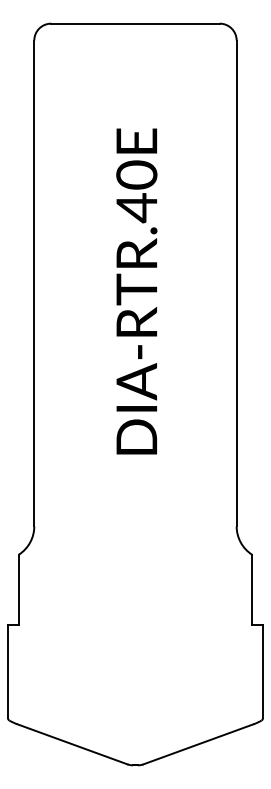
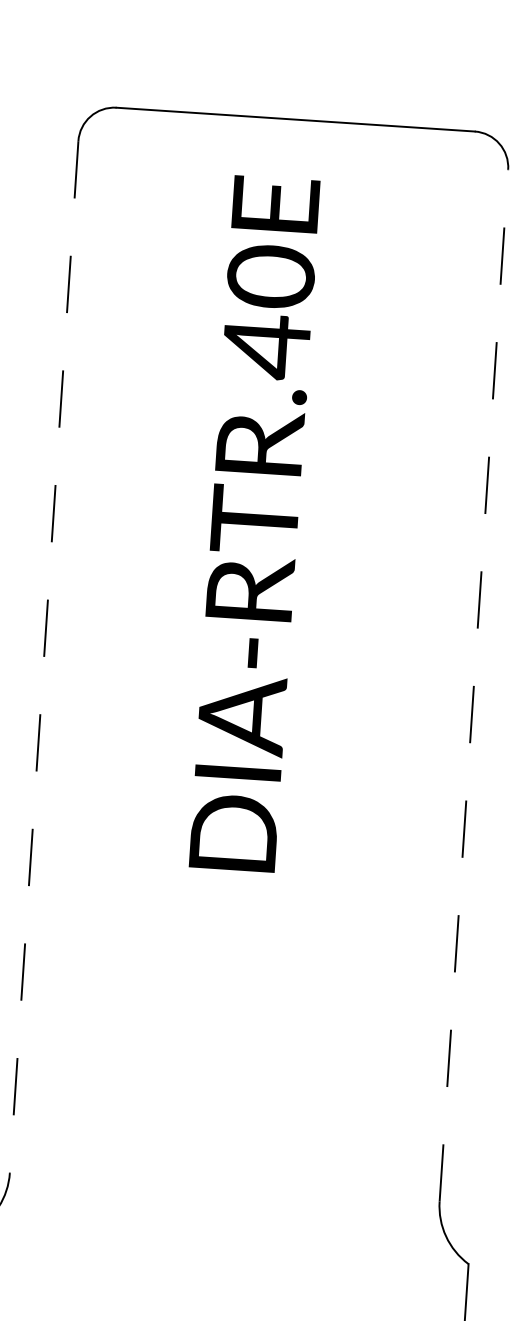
line: (34, 283) -> (44, 657), solid -> dashed
line: (236, 283) -> (473, 685), solid -> dashed
text: (136, 291) -> (253, 523), moved

